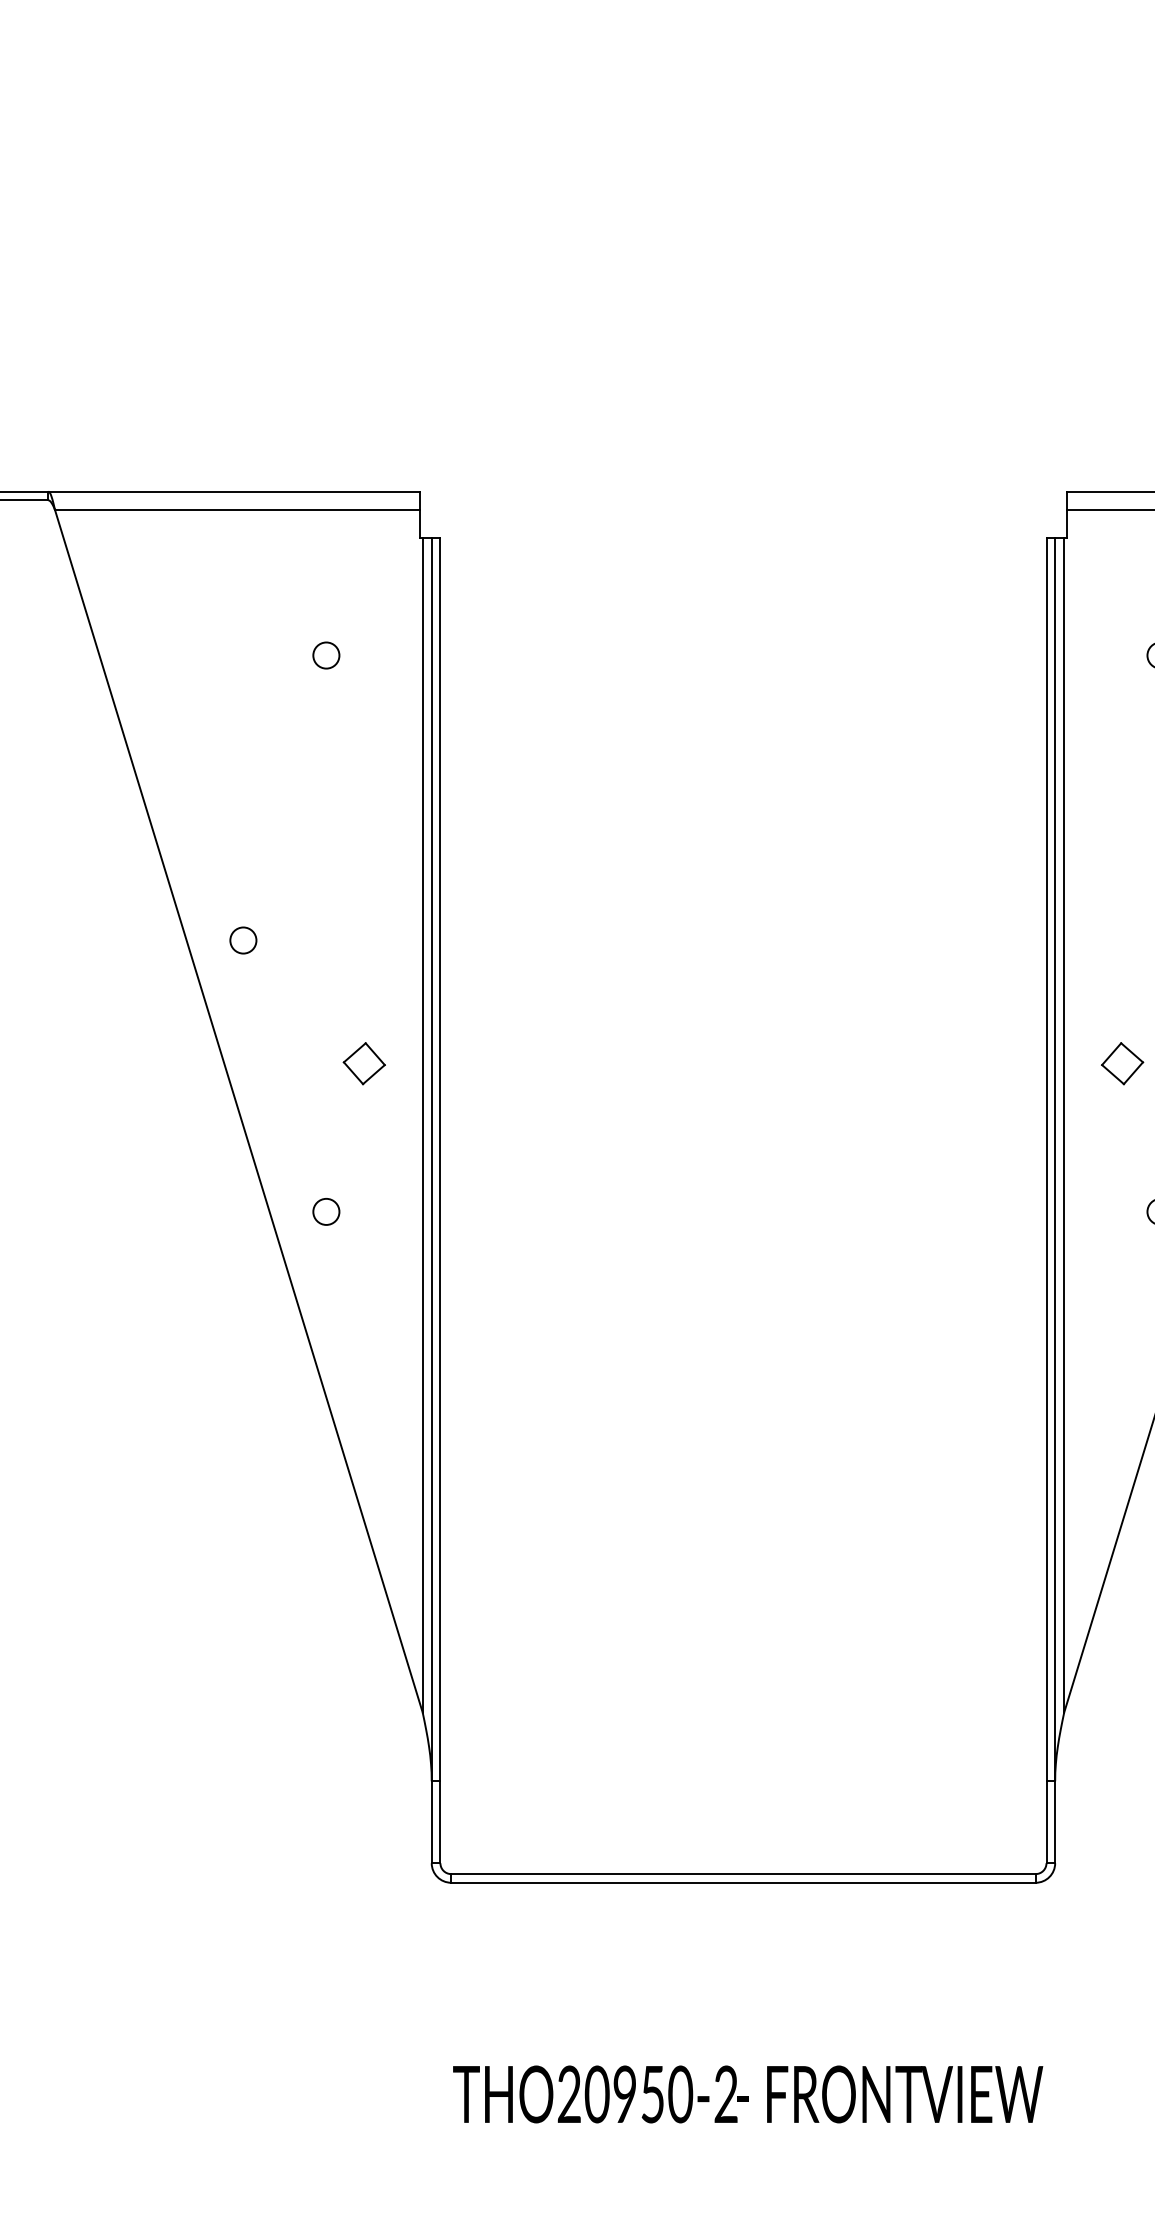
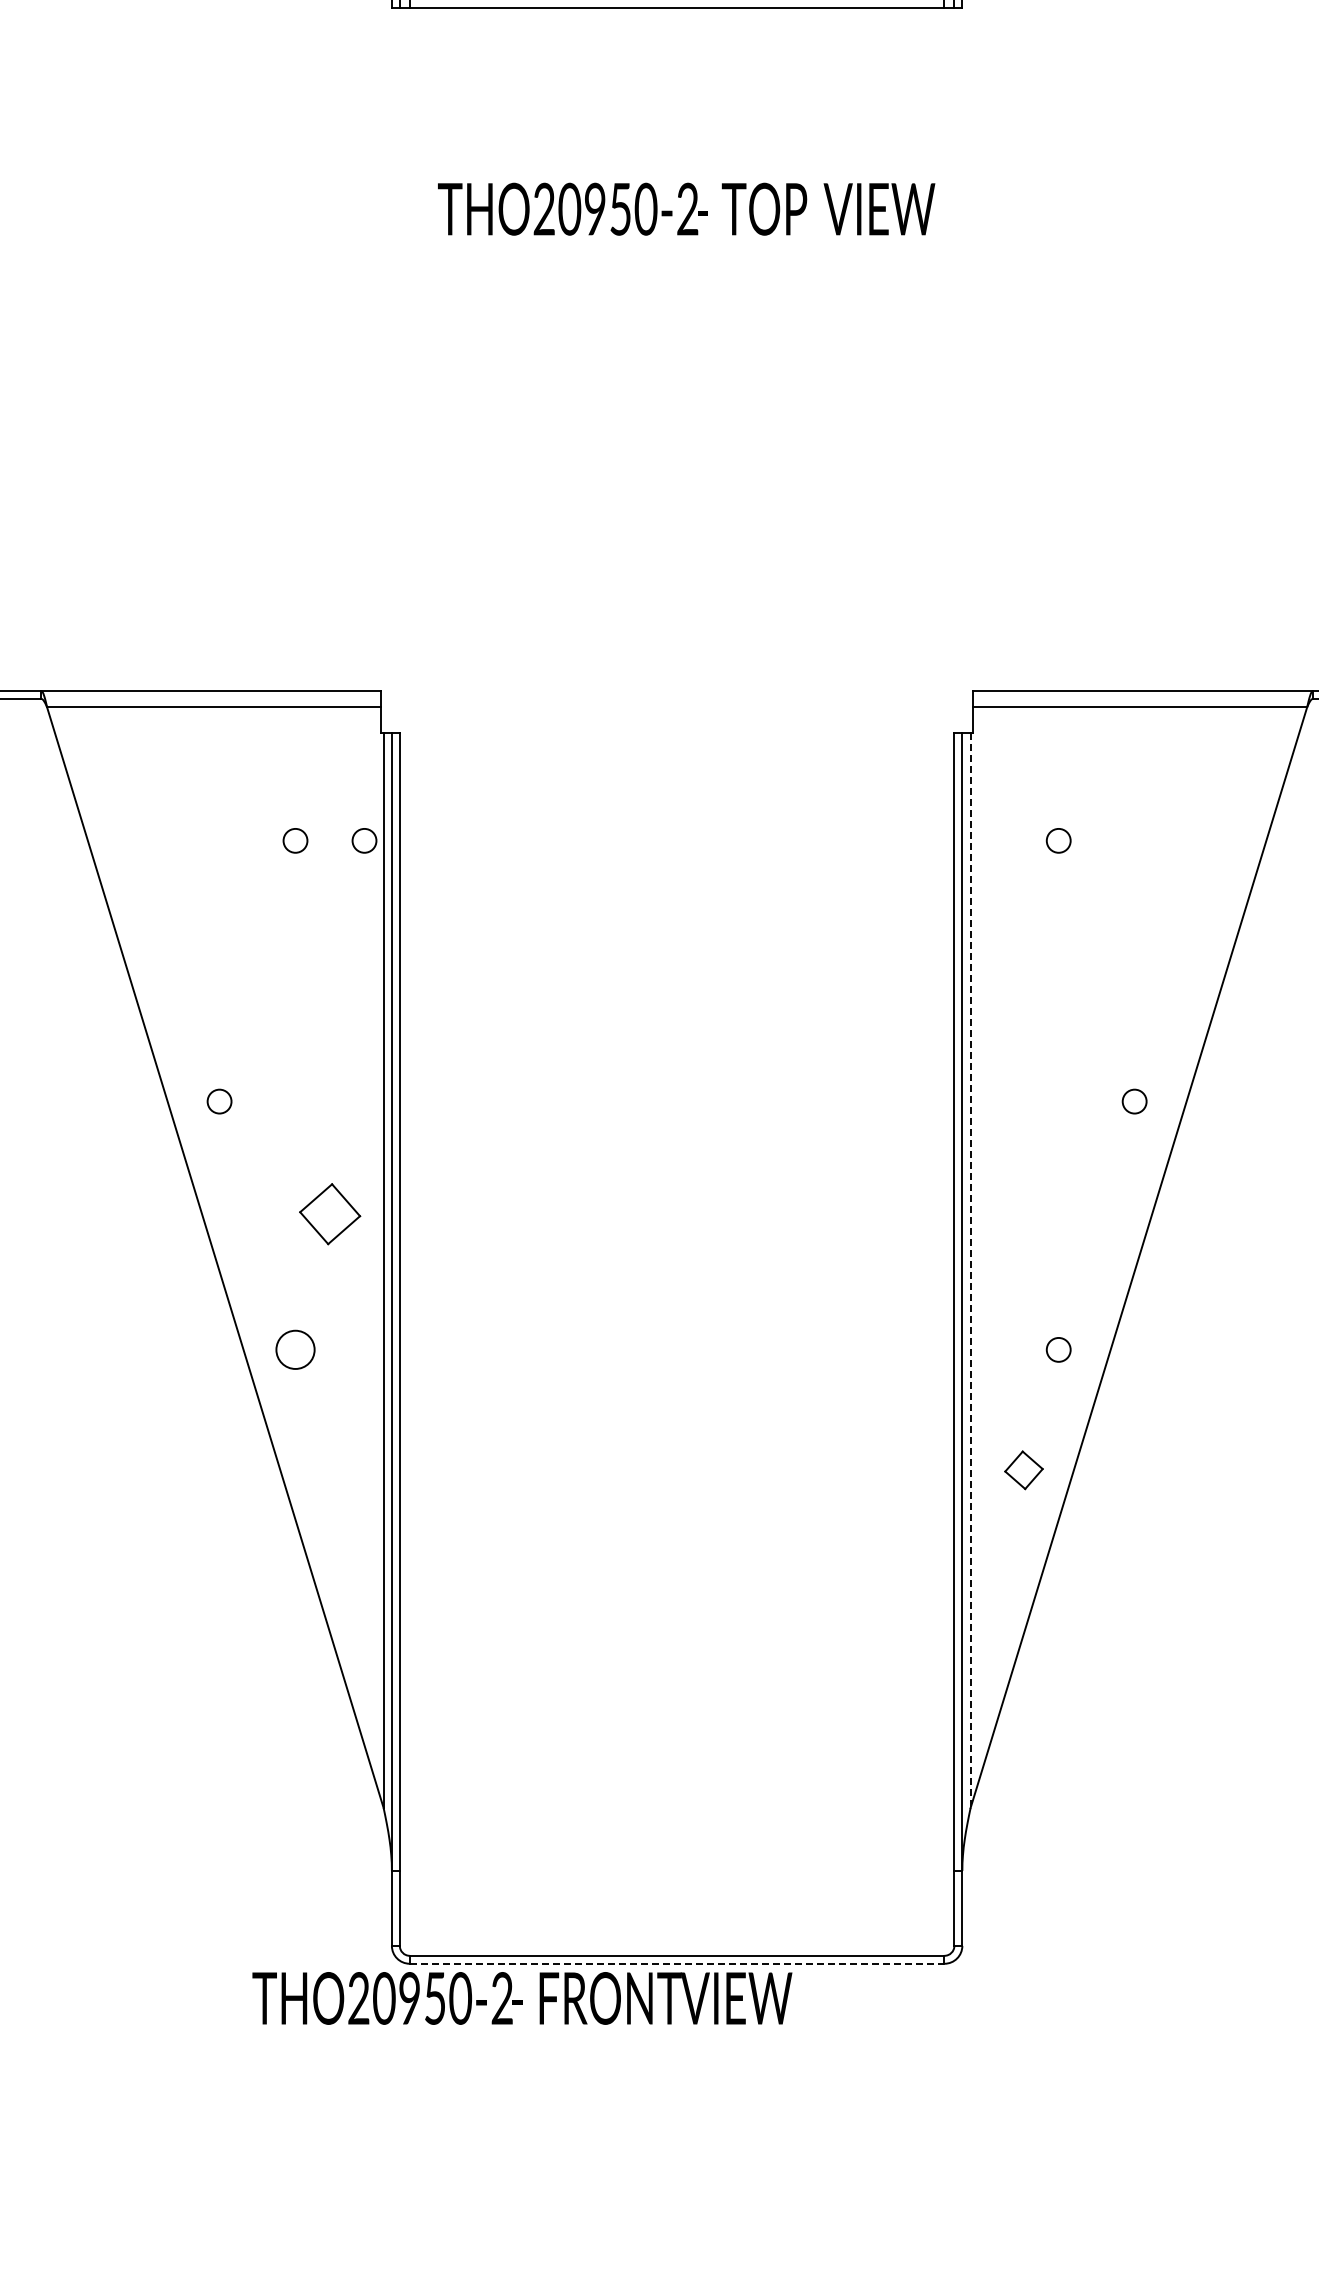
circle: (401, 655) -> (364, 840), added
part: (364, 1063) -> (330, 1214), size x1.6
part: (1122, 1063) -> (1023, 1470), moved
line: (1064, 1126) -> (970, 1271), solid -> dashed
circle: (326, 1211) -> (295, 1349), size x1.6
line: (743, 1882) -> (677, 1963), solid -> dashed
text: (748, 2094) -> (522, 1998), moved

